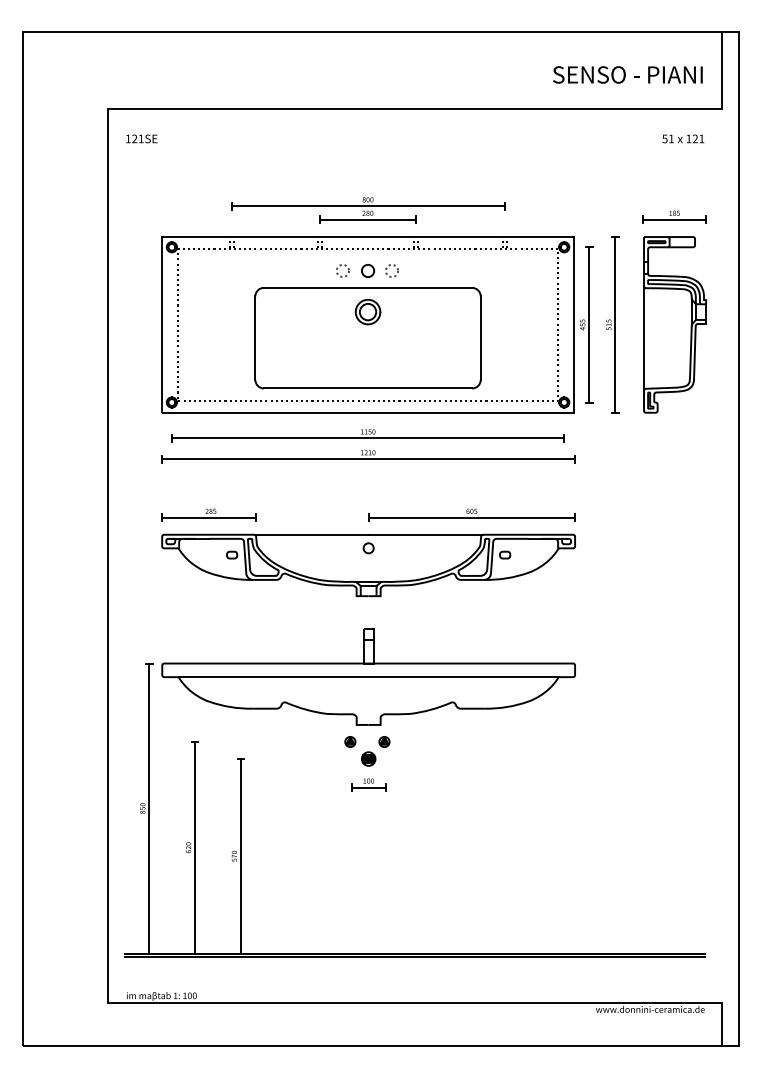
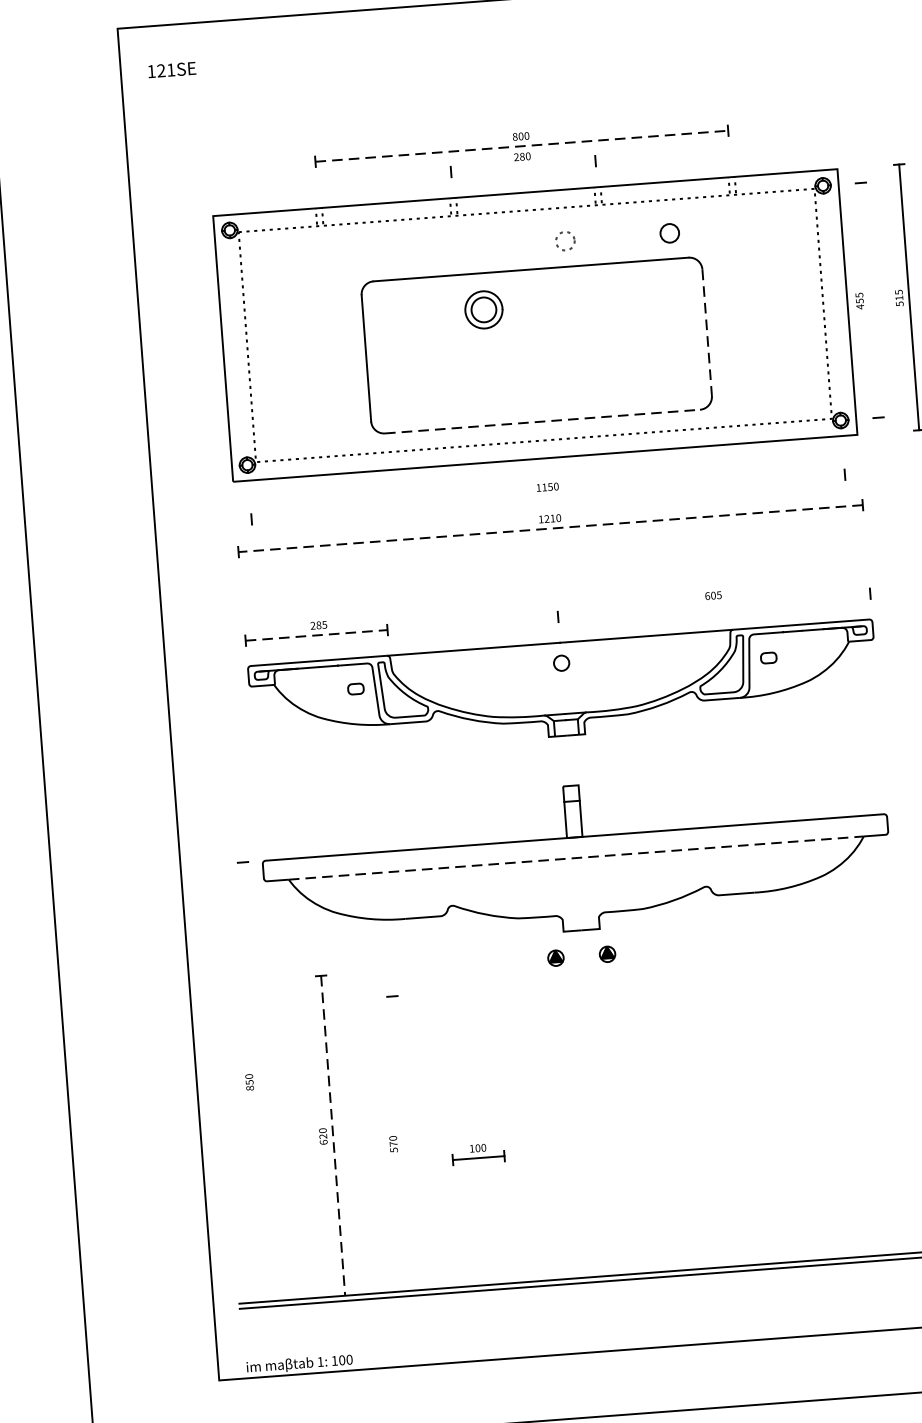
line: (368, 206) -> (522, 146), solid -> dashed
line: (367, 219) -> (522, 166), removed
circle: (342, 270) -> (490, 246), removed
circle: (368, 270) -> (670, 232), moved
part: (367, 311) -> (483, 309), moved
line: (589, 324) -> (870, 299), removed
line: (480, 338) -> (706, 333), solid -> dashed
line: (368, 388) -> (543, 421), solid -> dashed
line: (367, 438) -> (547, 497), removed
line: (367, 459) -> (549, 529), solid -> dashed
line: (208, 517) -> (315, 634), solid -> dashed
line: (471, 517) -> (713, 604), removed
line: (369, 677) -> (577, 858), solid -> dashed
part: (368, 758) -> (585, 981), removed
part: (368, 784) -> (478, 1153), moved
line: (149, 808) -> (259, 1081), removed
line: (195, 847) -> (333, 1135), solid -> dashed
line: (240, 856) -> (402, 1143), removed

